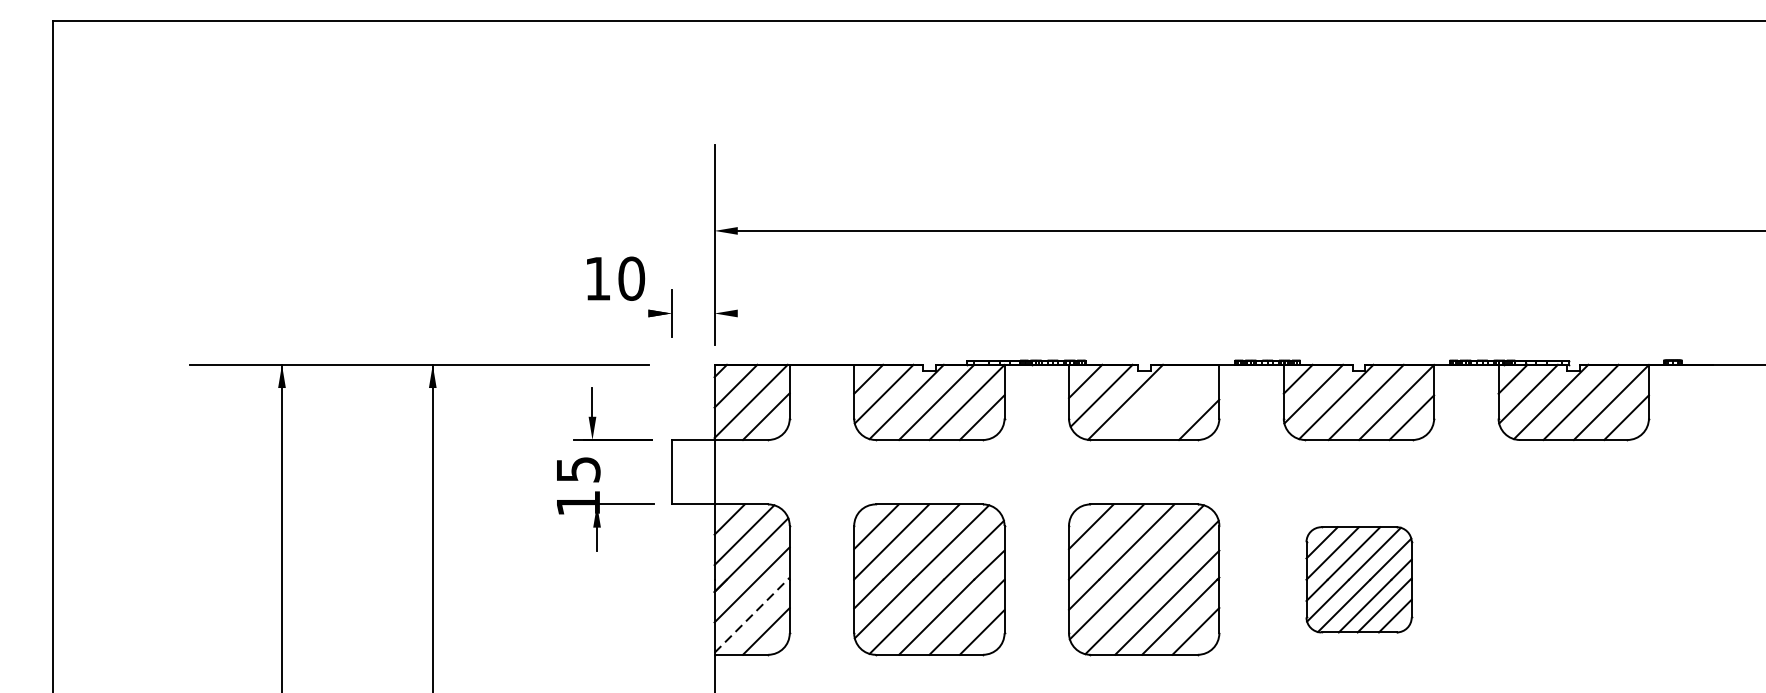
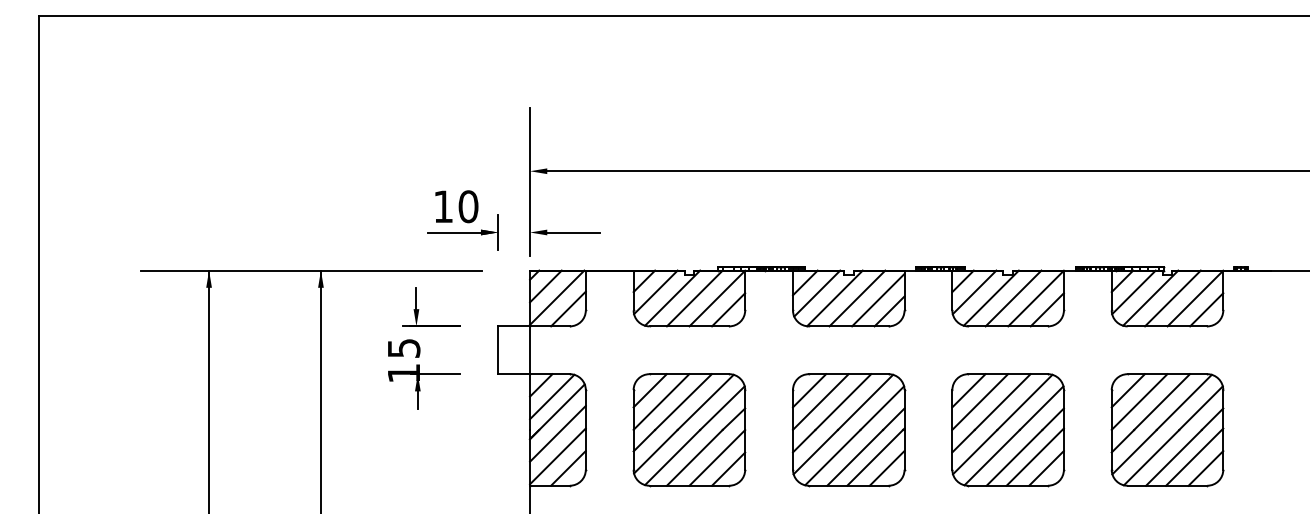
line: (612, 313) -> (454, 232), added
line: (773, 313) -> (573, 232), added
line: (1155, 402) -> (857, 298), added
line: (1184, 403) -> (878, 299), added
part: (596, 417) -> (419, 309), moved
part: (606, 504) -> (424, 374), moved
part: (1359, 580) -> (1008, 430), size x1.43
part: (1573, 580) -> (1167, 430), added
line: (752, 615) -> (558, 456), dashed -> solid

